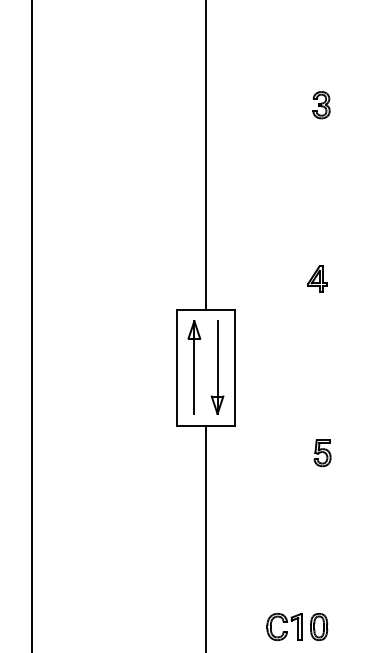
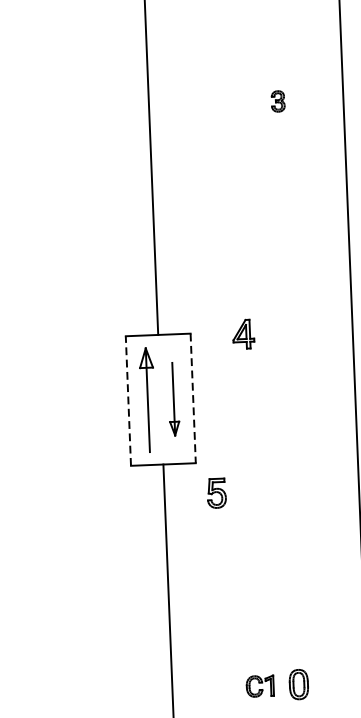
part: (321, 105) -> (278, 101), size x0.7
part: (317, 278) -> (243, 333), moved
line: (176, 367) -> (127, 401), solid -> dashed
part: (217, 367) -> (173, 399), size x0.7
line: (234, 367) -> (192, 398), solid -> dashed
part: (322, 453) -> (216, 493), moved
part: (284, 627) -> (260, 686), size x0.7

